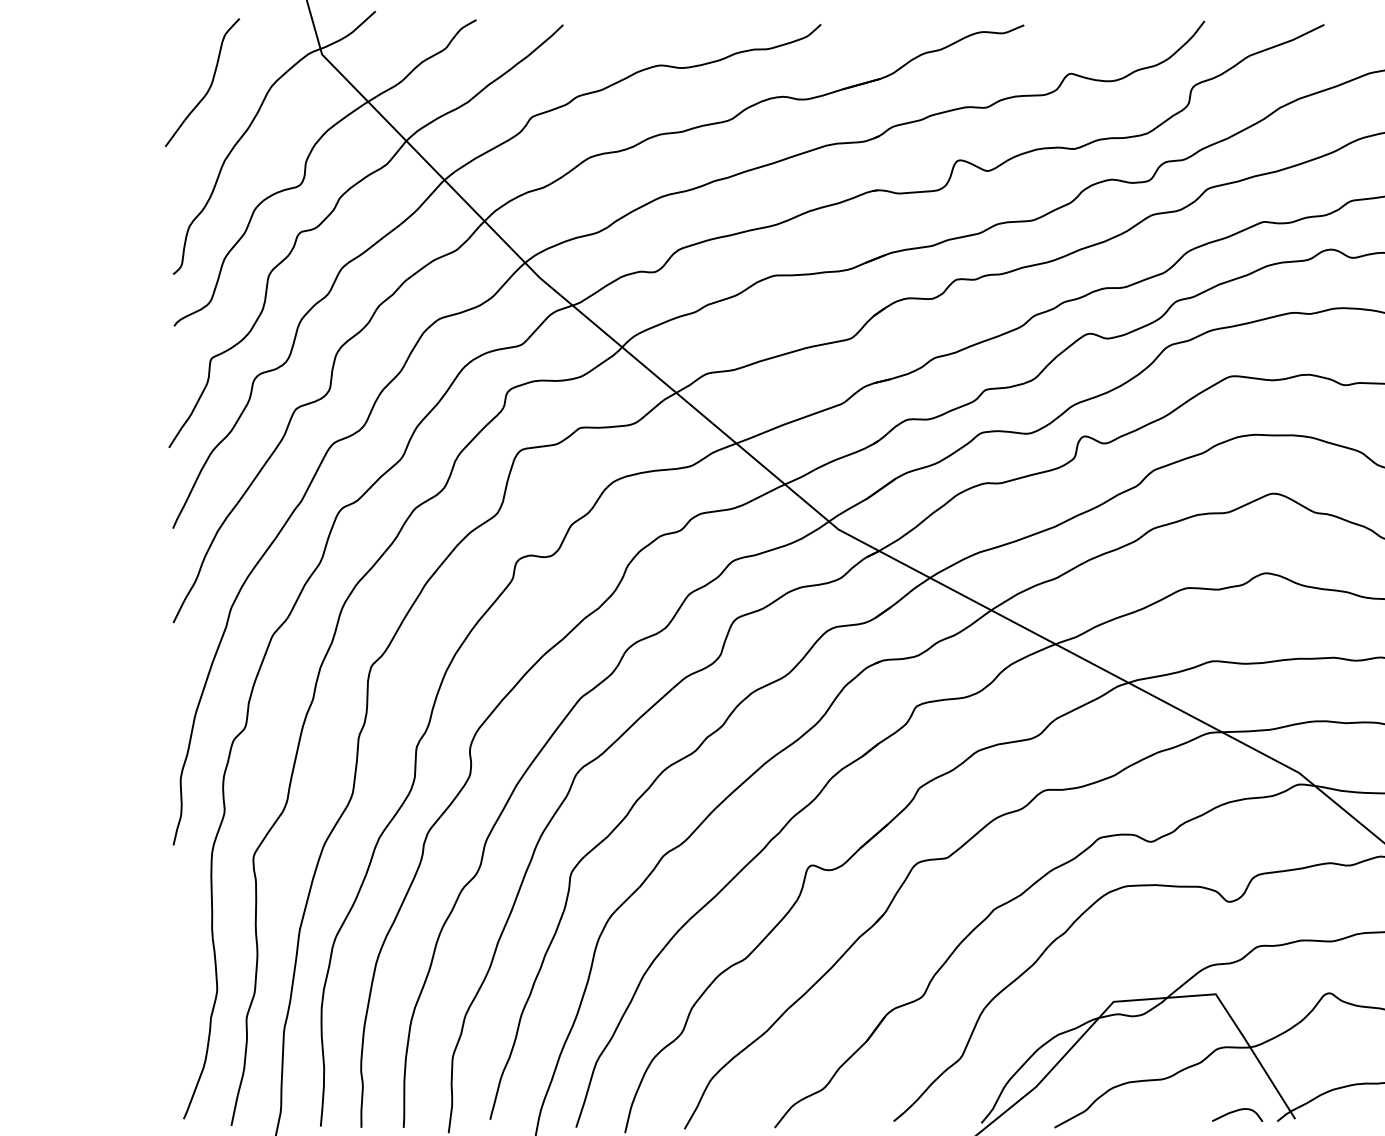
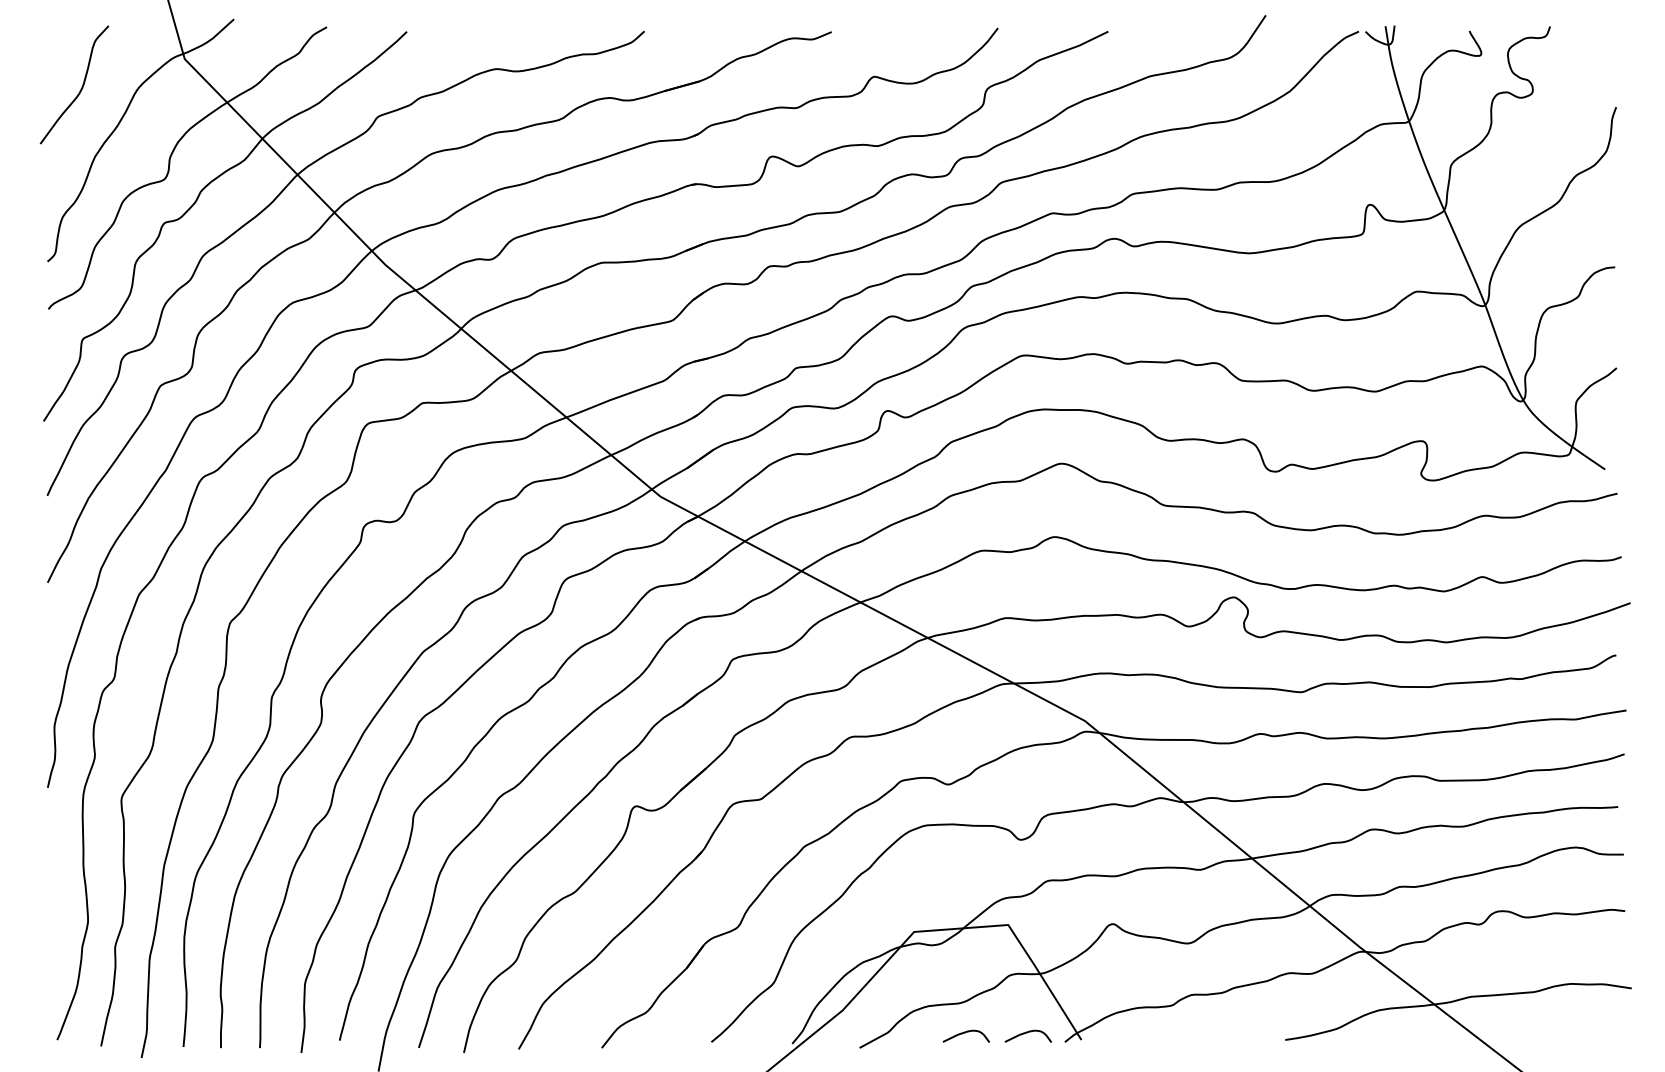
curve: (1169, 1112) -> (965, 1033), added

